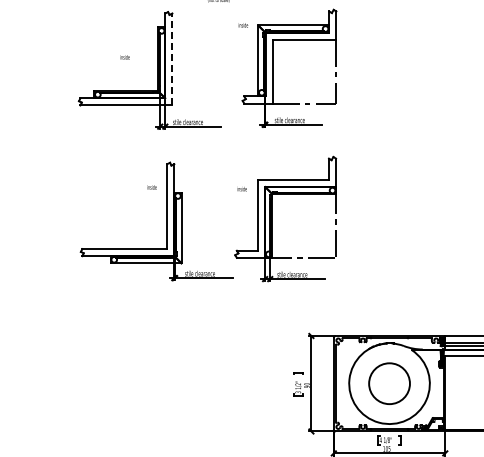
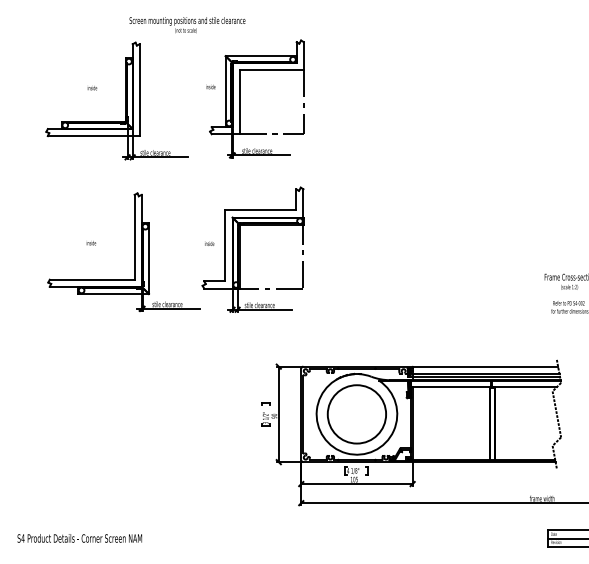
text: (243, 24) -> (210, 86), moved
line: (172, 59) -> (139, 90), dashed -> solid
text: (152, 187) -> (91, 243), moved
text: (242, 188) -> (209, 243), moved
circle: (389, 383) -> (356, 414), size x1.43

